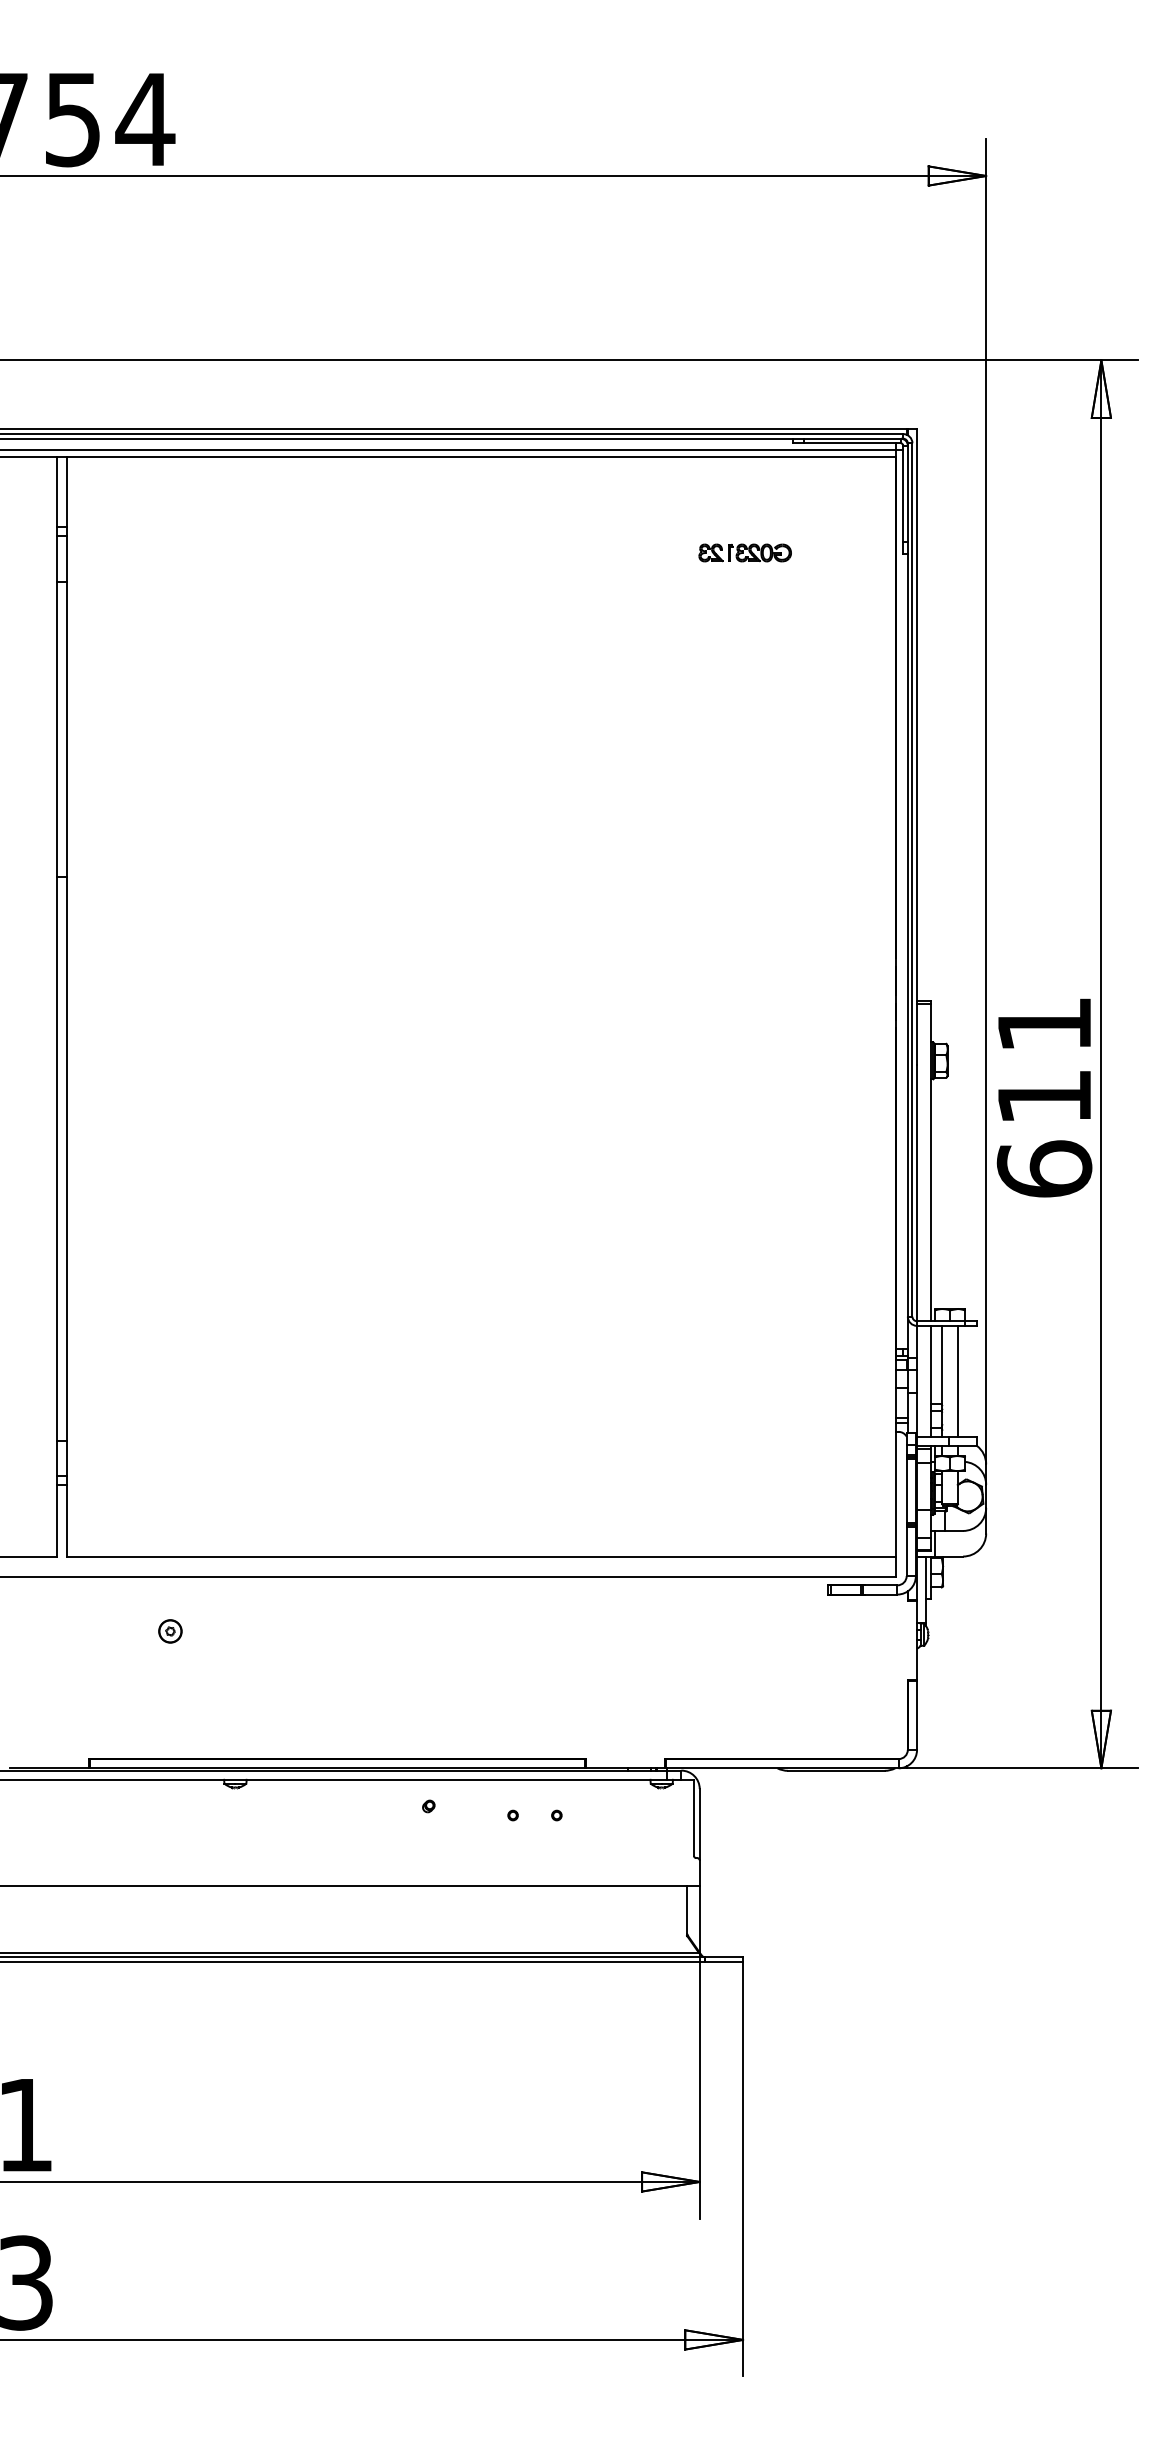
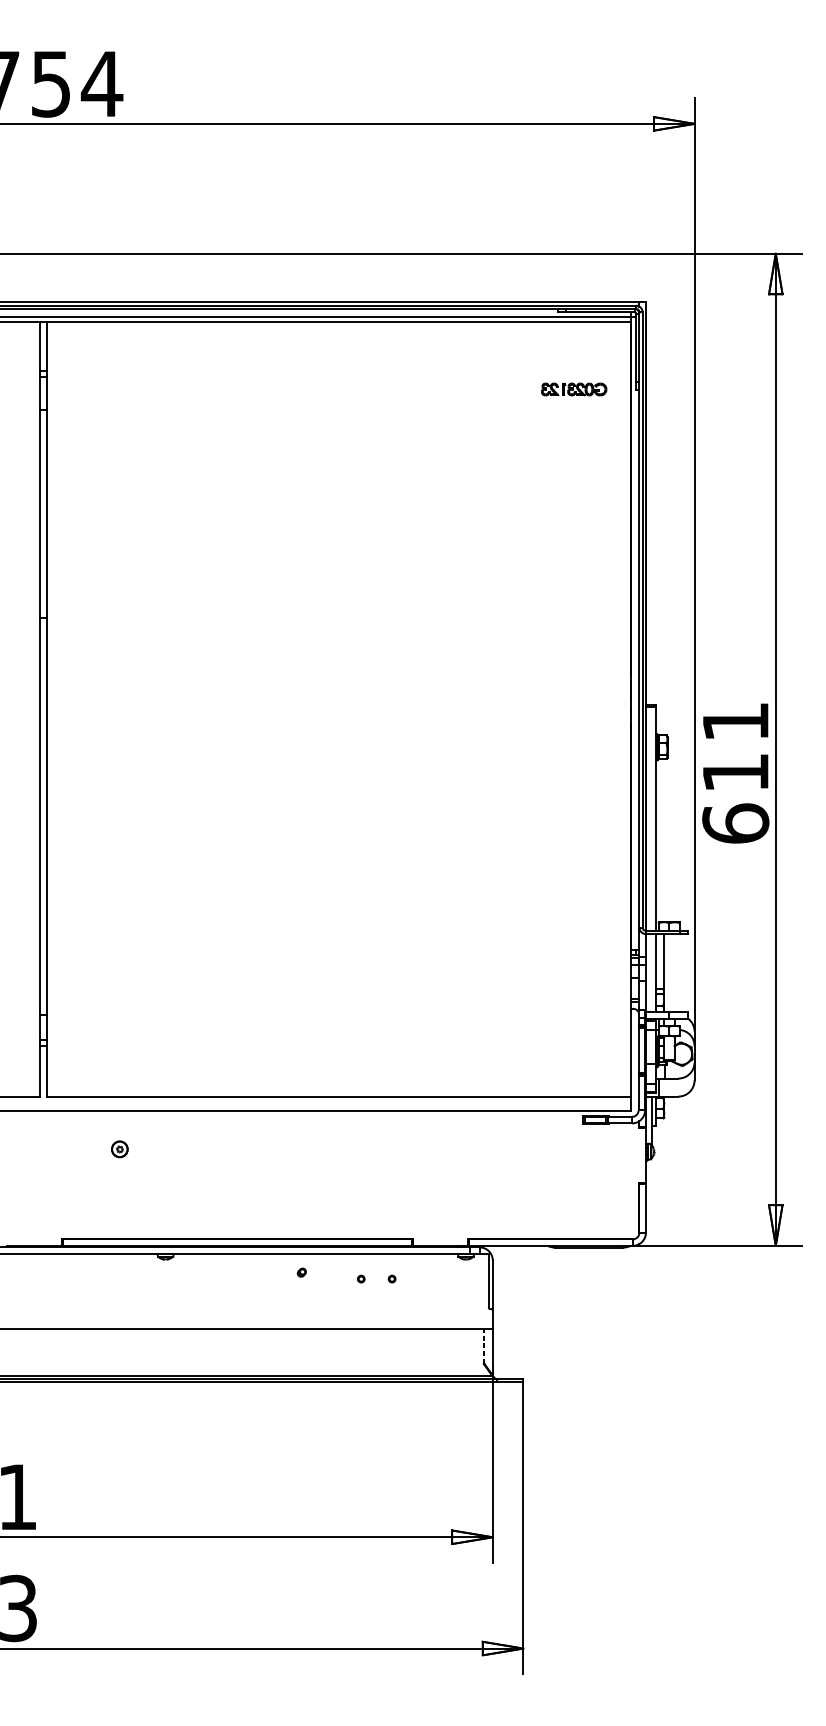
part: (744, 552) -> (573, 389), moved
line: (957, 1380) -> (674, 972), removed
line: (687, 1910) -> (484, 1346), solid -> dashed

